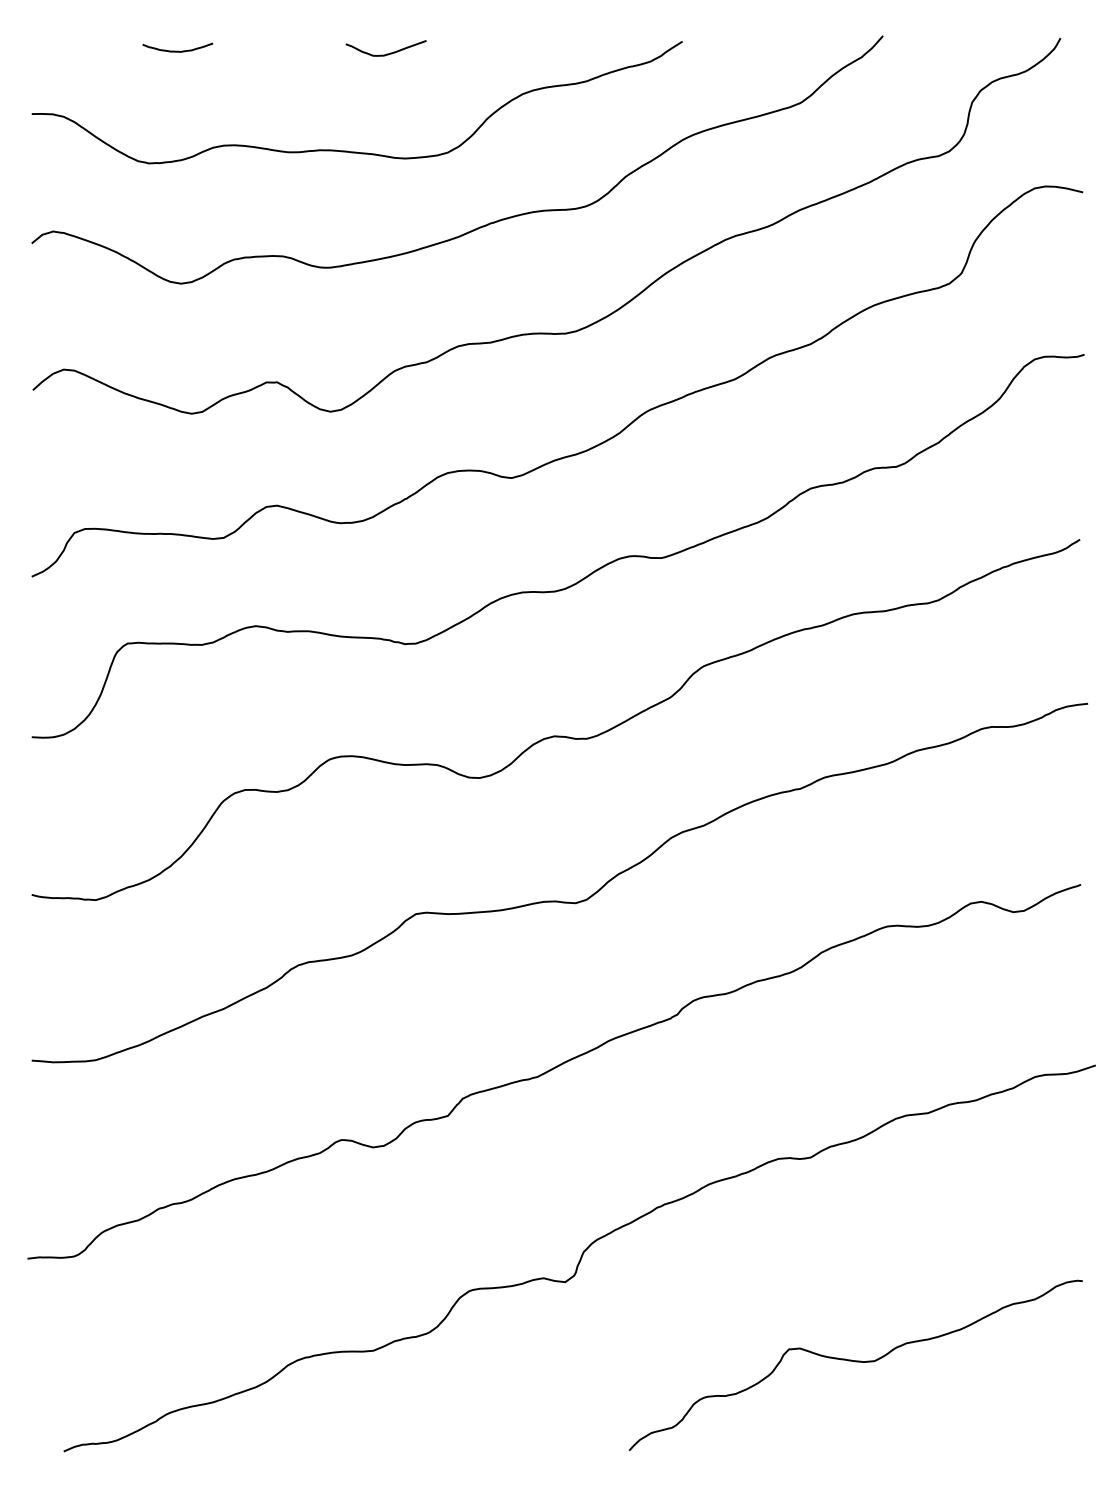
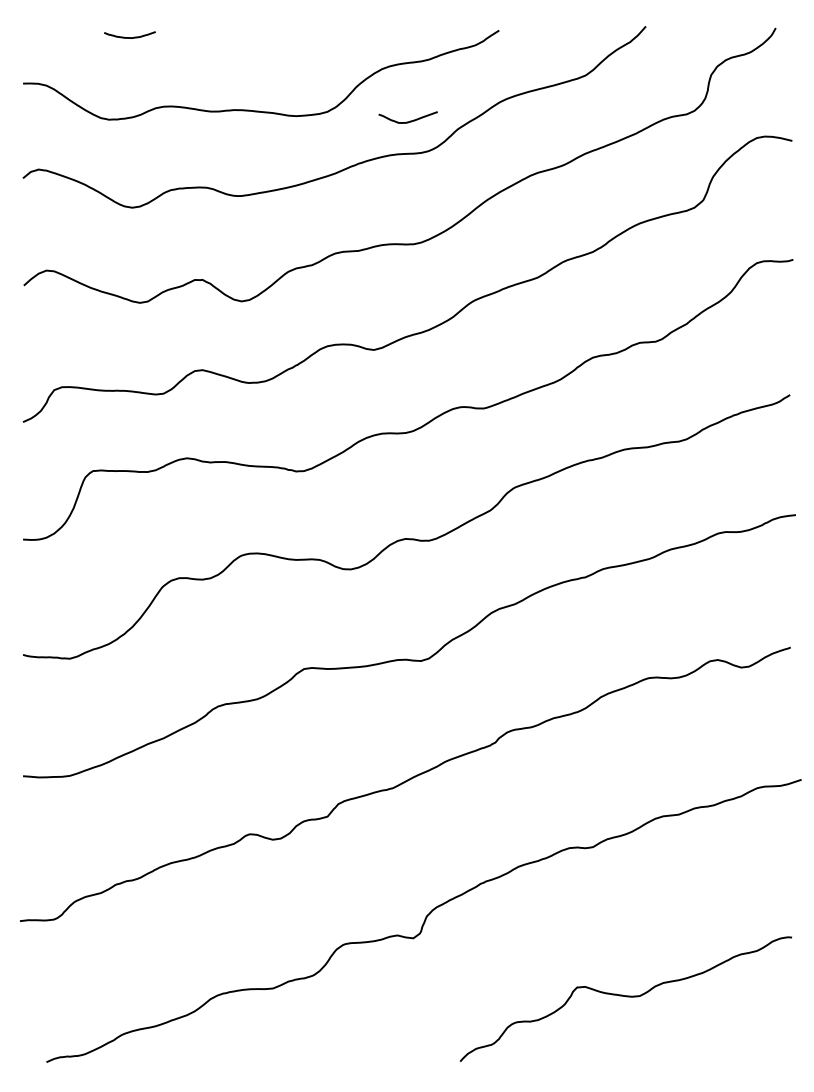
curve: (386, 53) -> (408, 121), moved

